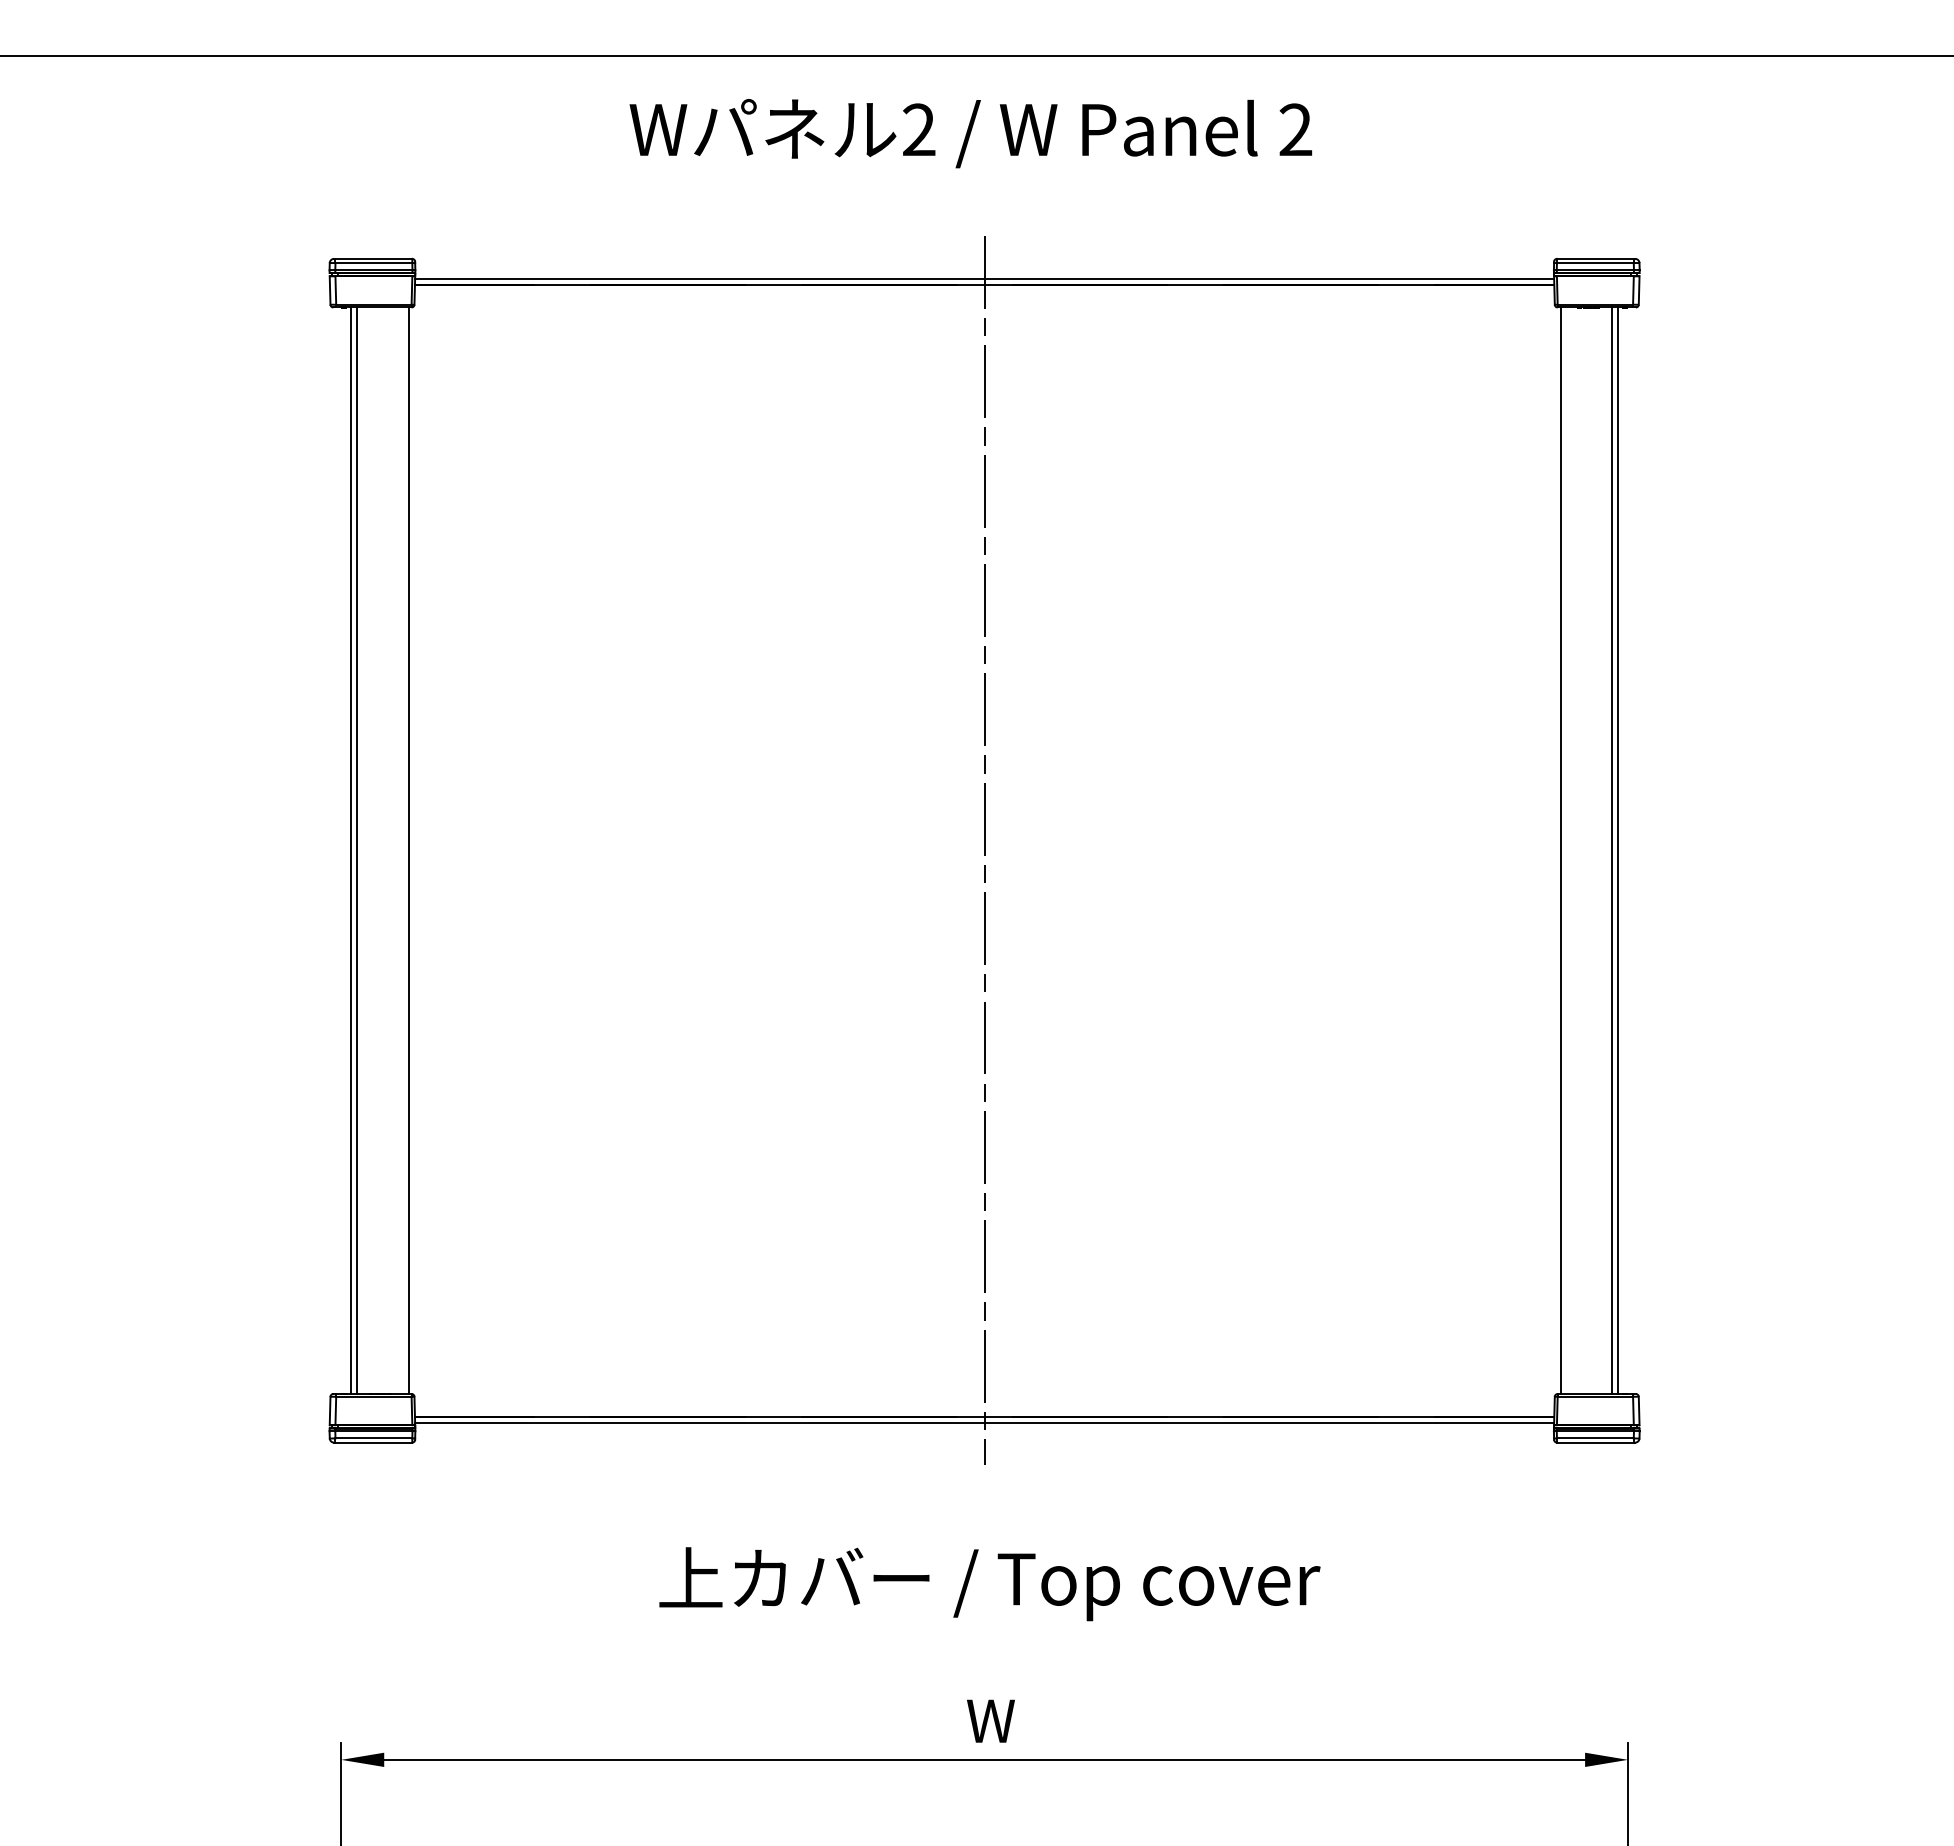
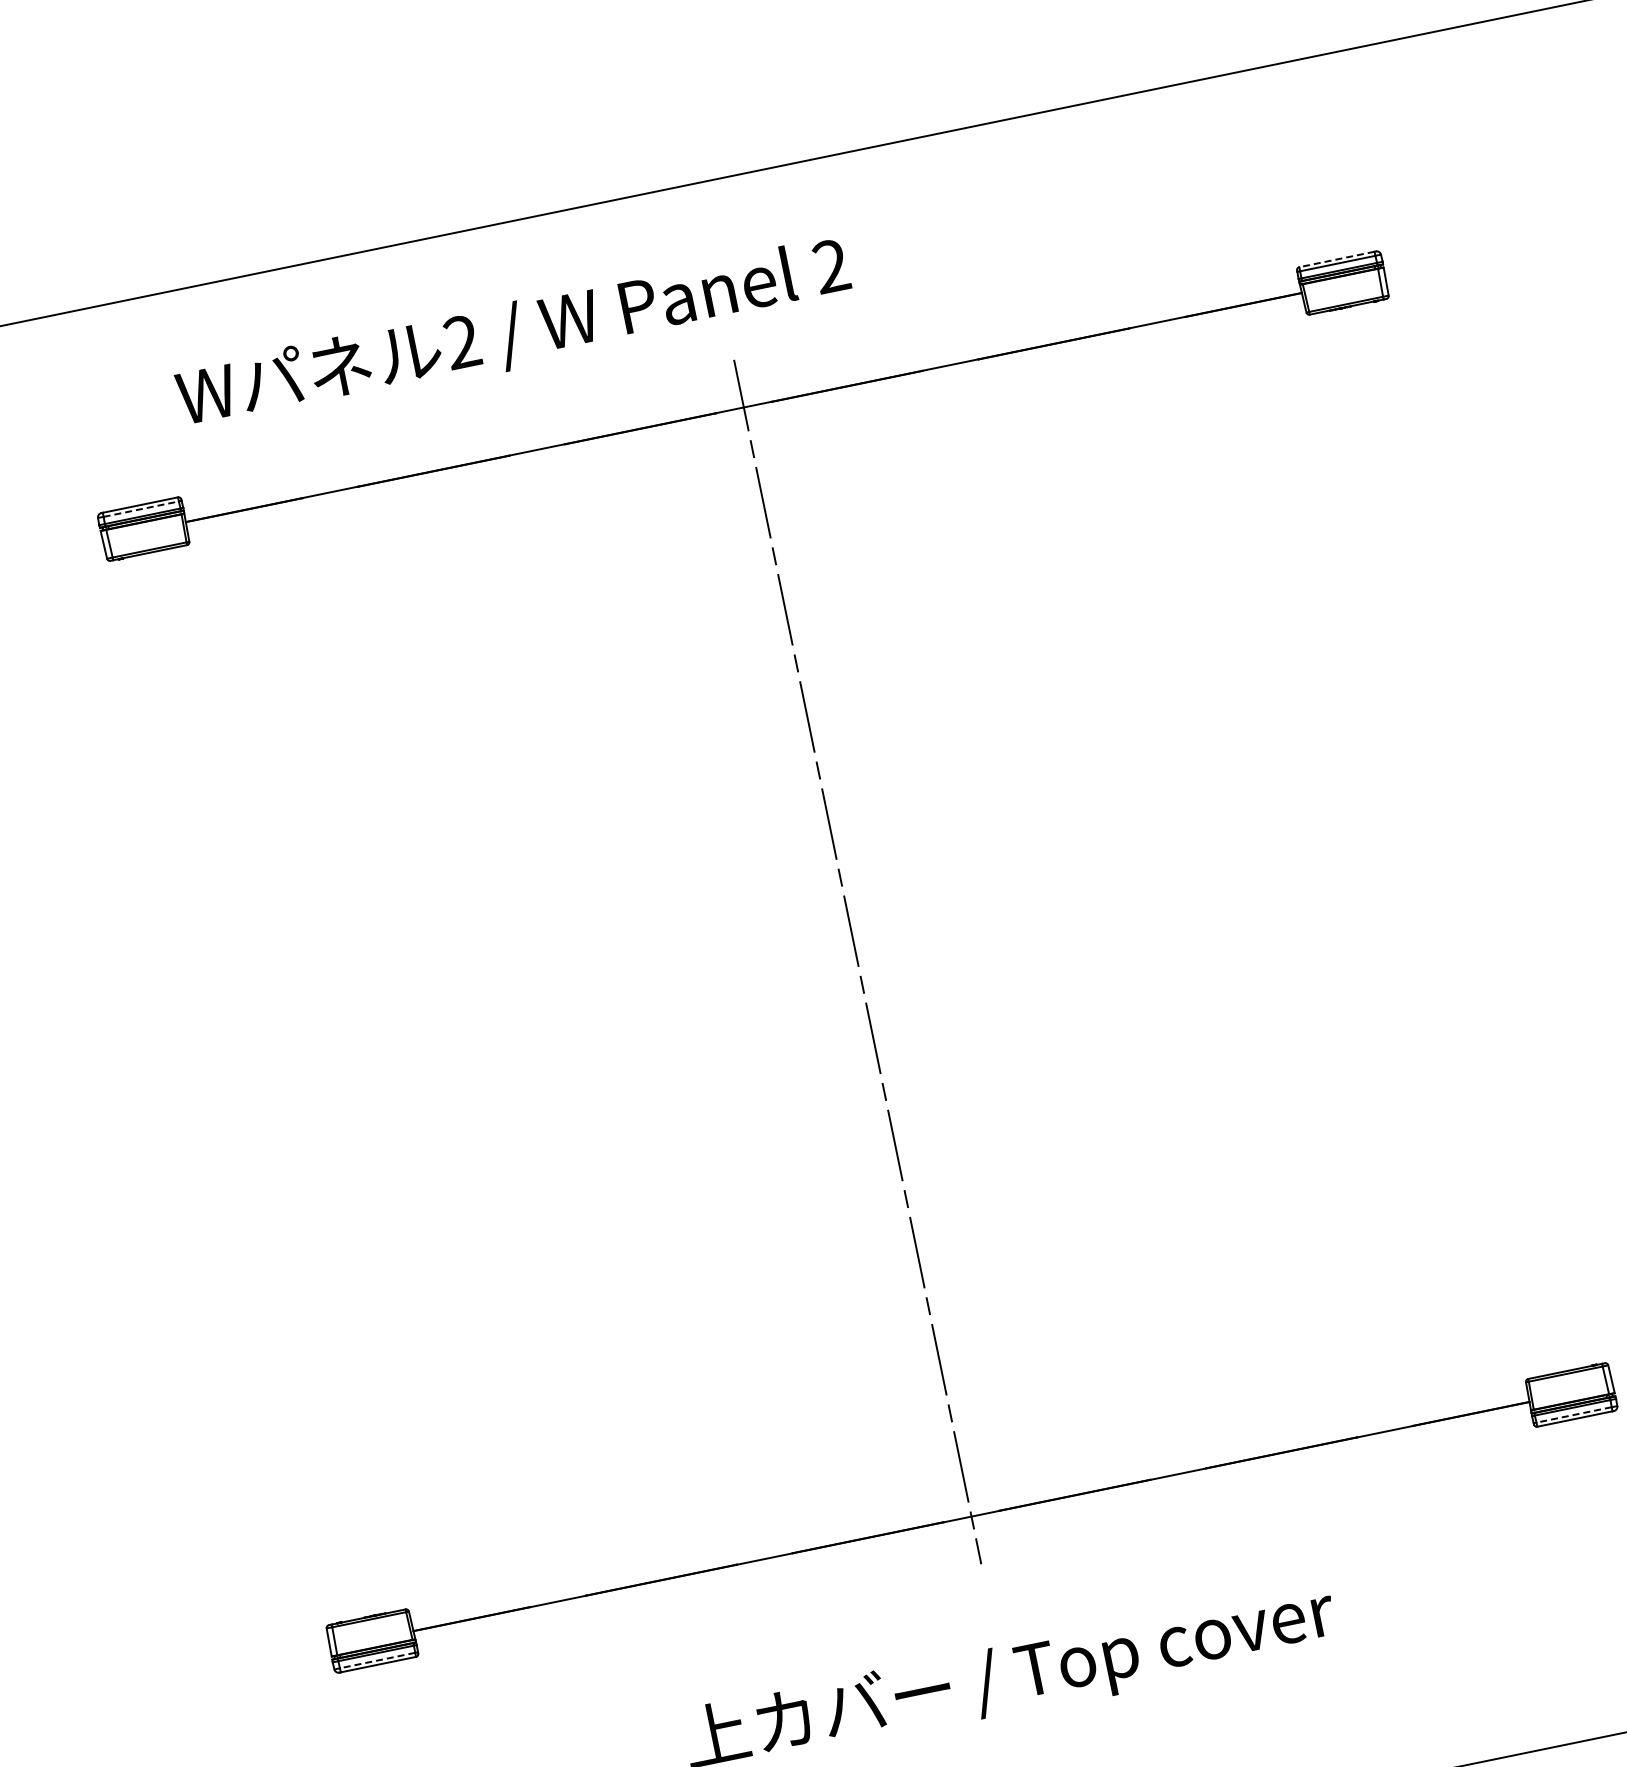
text: (970, 133) -> (513, 335), moved
line: (1594, 258) -> (1336, 259), solid -> dashed
line: (374, 263) -> (141, 509), solid -> dashed
line: (984, 278) -> (742, 401), removed
line: (351, 850) -> (237, 1089), removed
line: (357, 850) -> (243, 1087), removed
line: (408, 850) -> (293, 1077), removed
line: (1560, 850) -> (1421, 846), removed
line: (1612, 850) -> (1472, 835), removed
line: (1617, 850) -> (1477, 834), removed
line: (984, 1422) -> (972, 1522), removed
line: (373, 1438) -> (377, 1660), solid -> dashed
line: (1594, 1438) -> (1573, 1415), solid -> dashed

